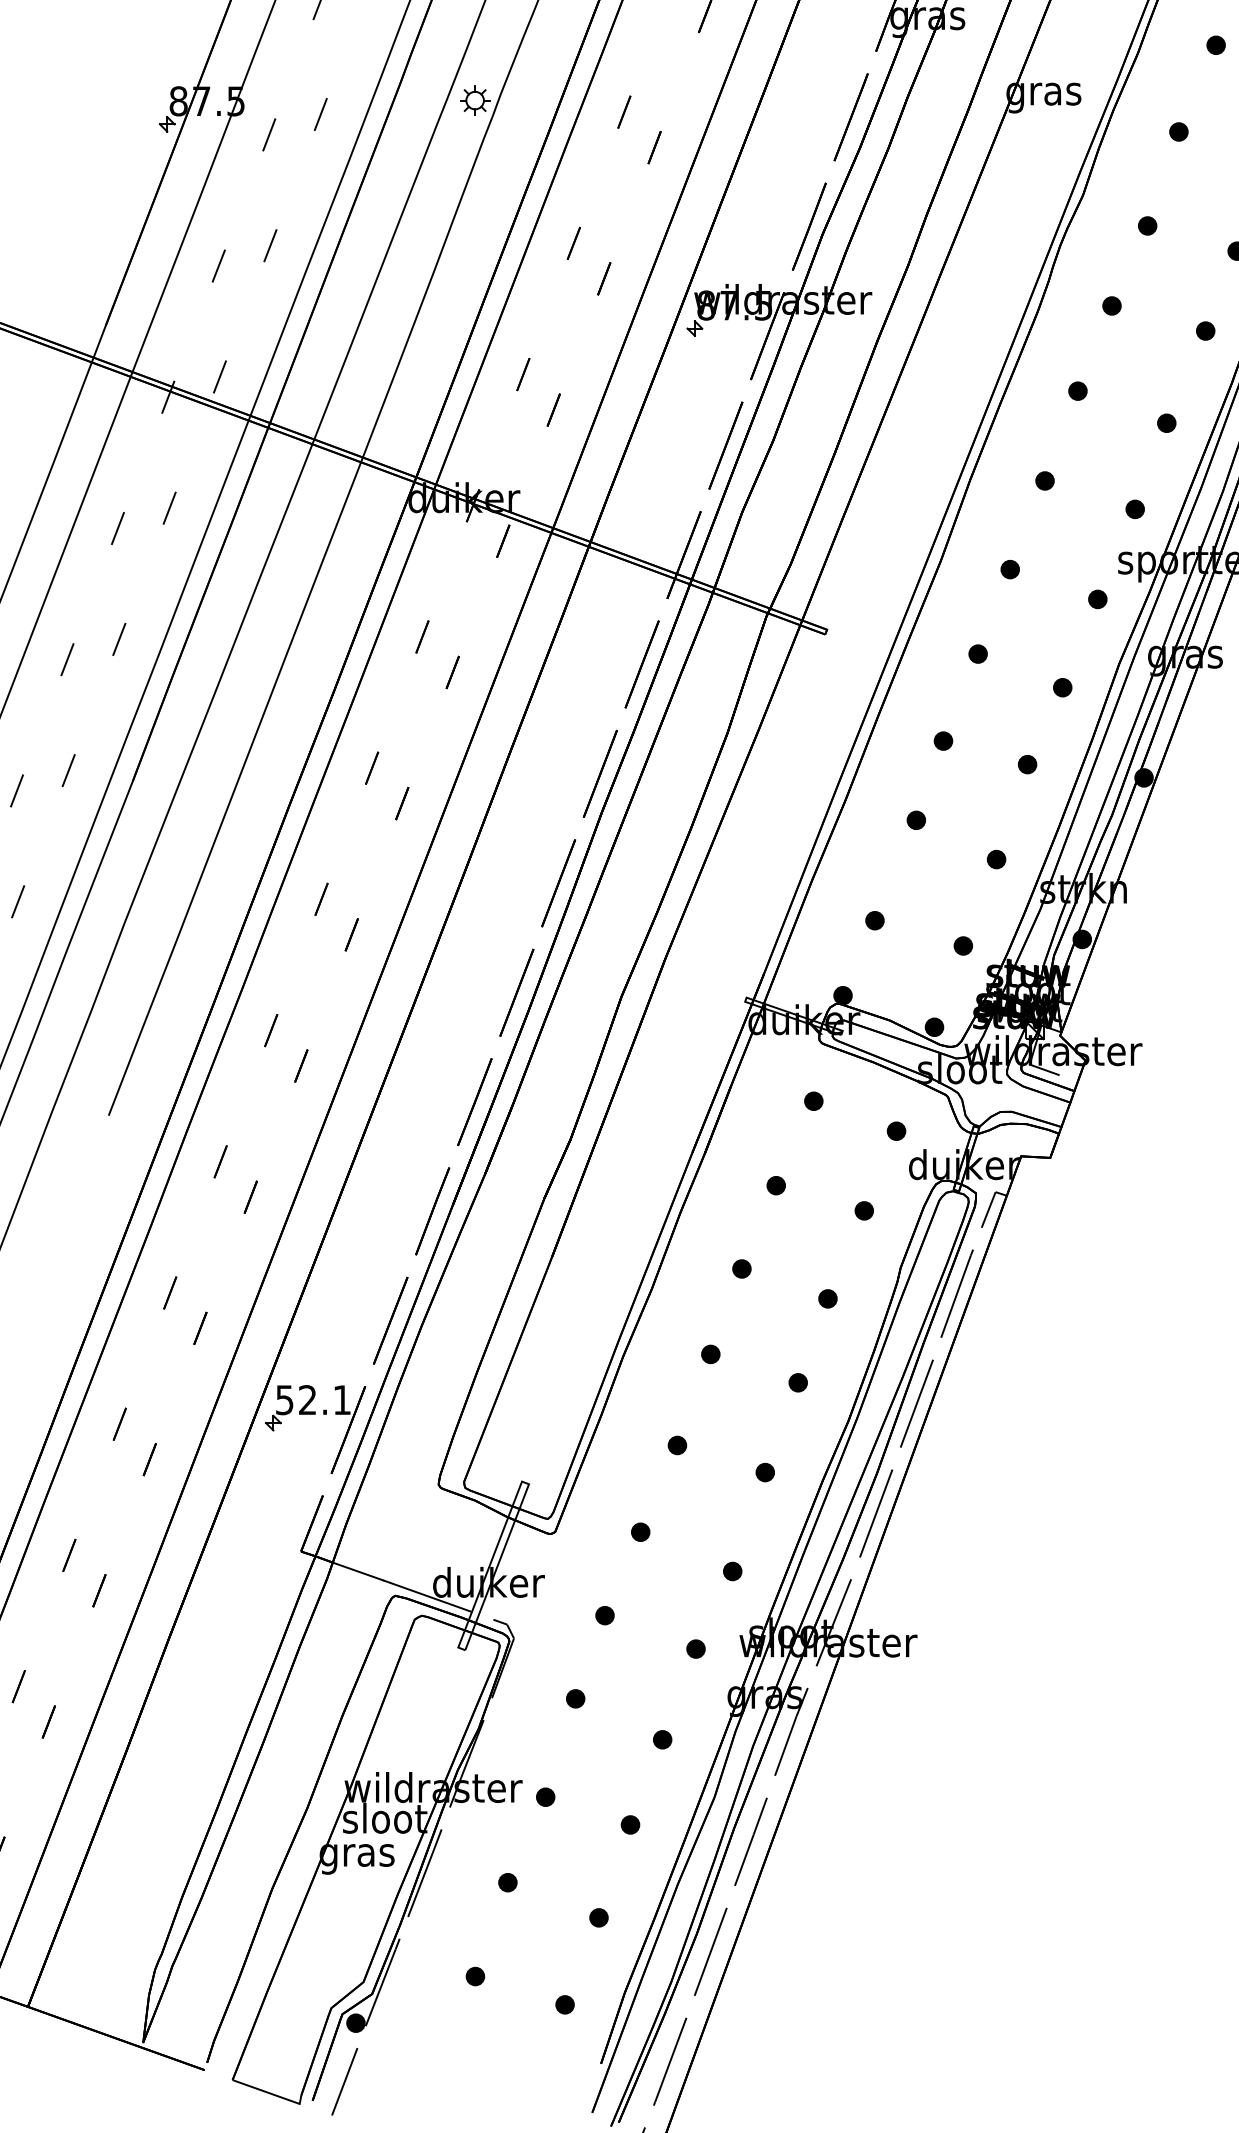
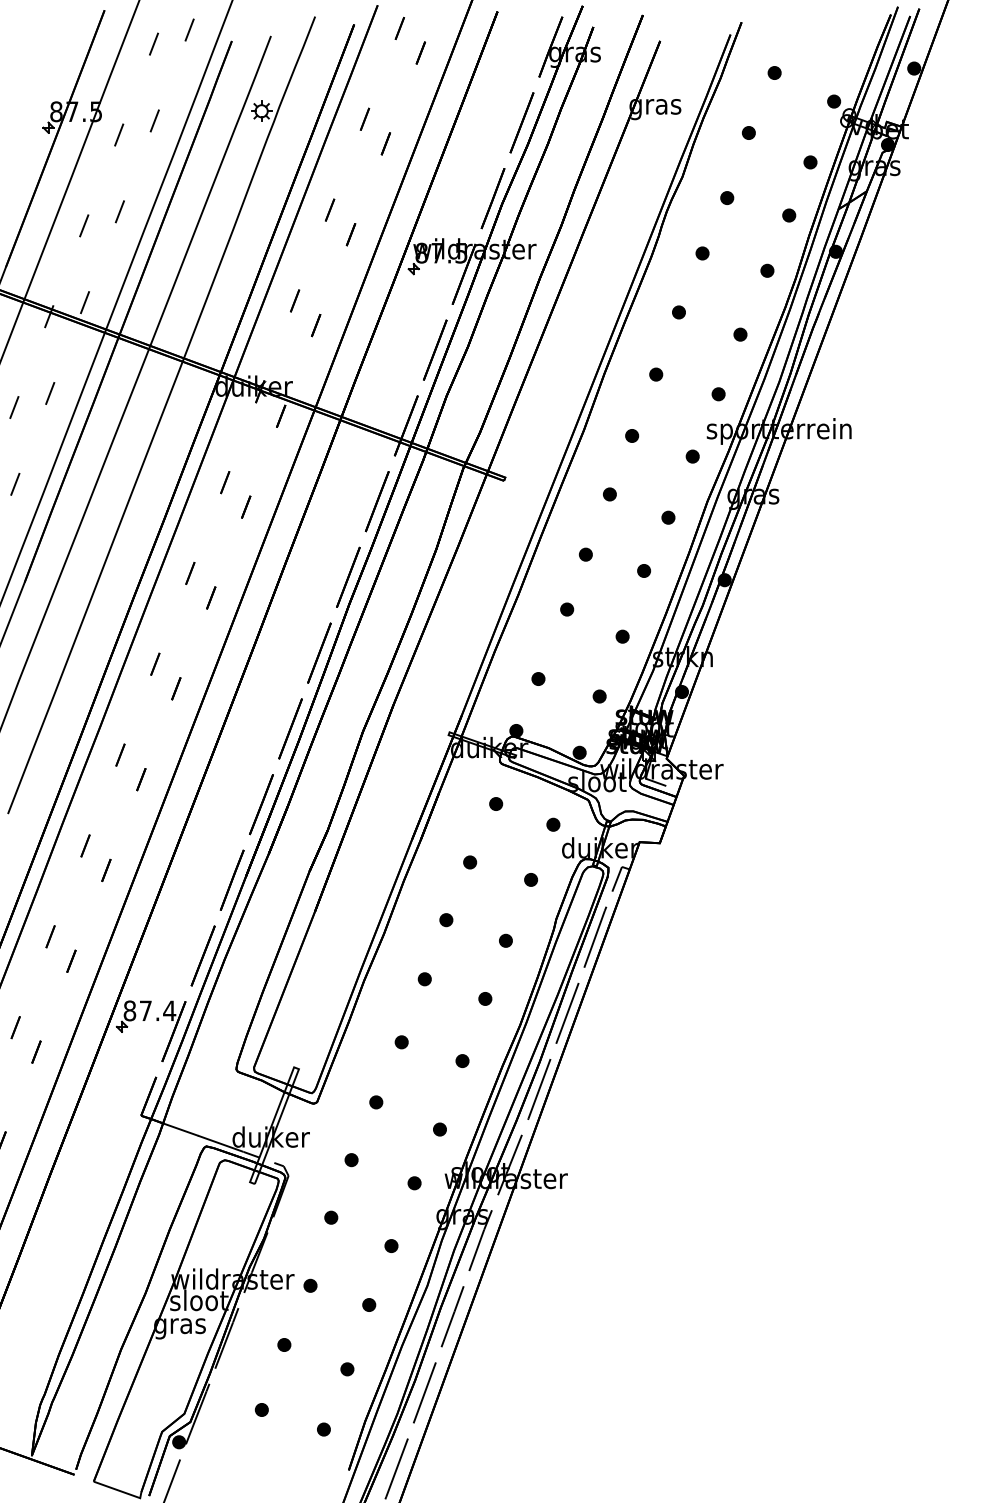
text: (313, 1399) -> (149, 1010), 52.1 -> 87.4

